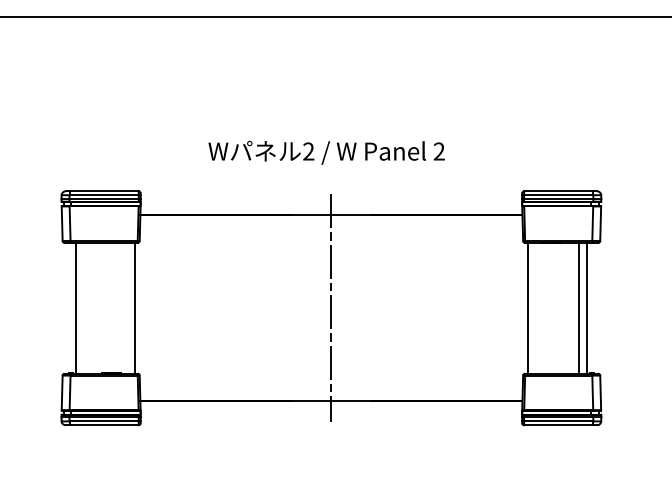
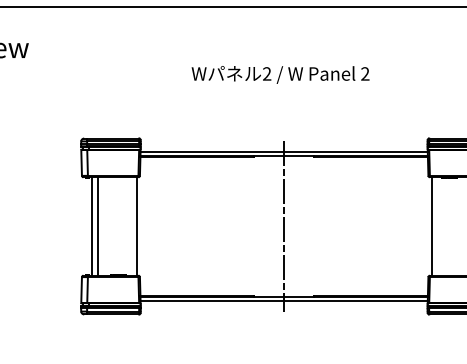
text: (326, 152) -> (280, 74), moved
line: (331, 209) -> (284, 152), added
line: (83, 307) -> (97, 225), added
line: (331, 407) -> (284, 301), added

